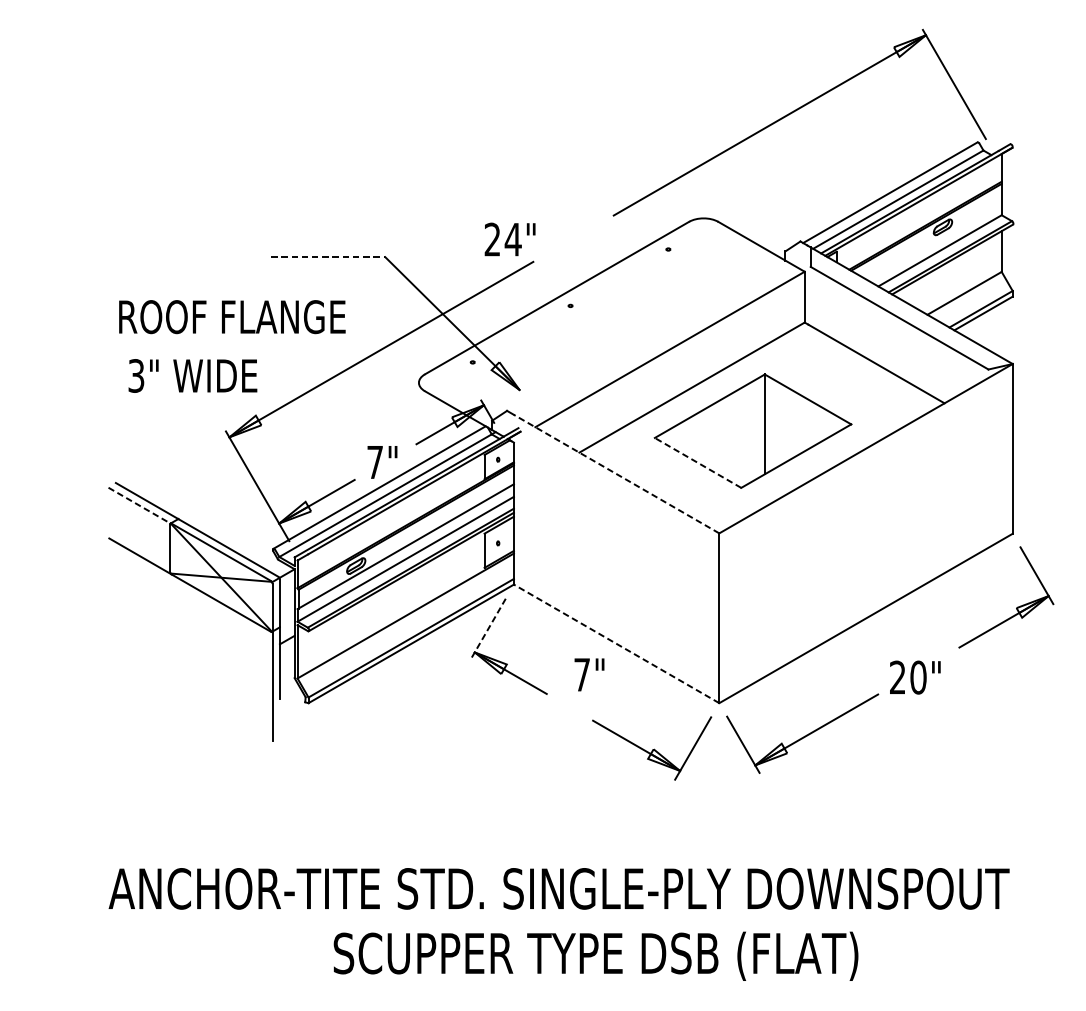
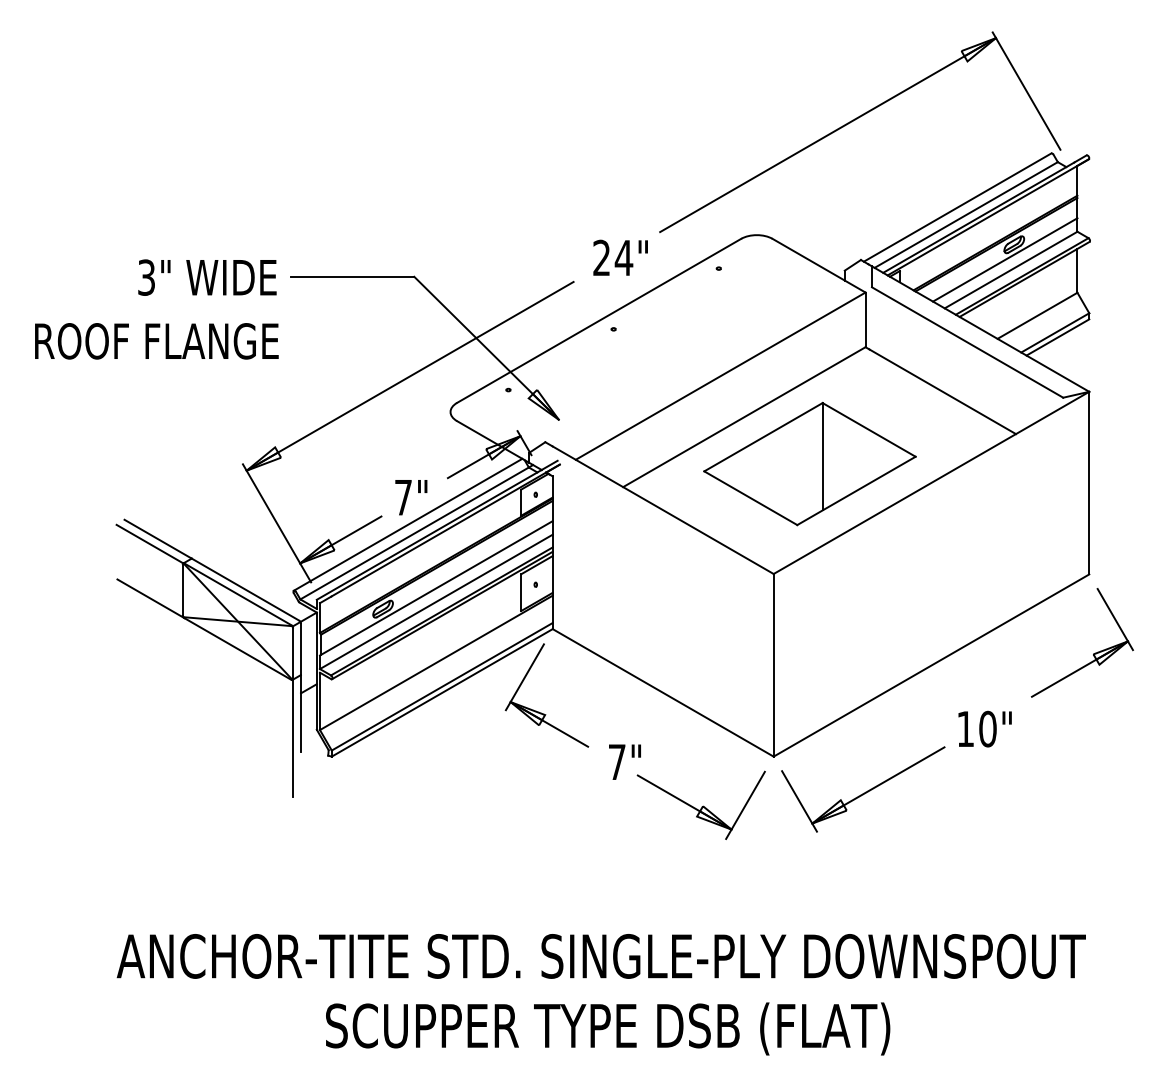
text: (509, 239) -> (620, 257), moved
line: (934, 241) -> (1005, 259), added
line: (328, 256) -> (353, 276), dashed -> solid
text: (232, 317) -> (156, 341), moved
text: (193, 375) -> (207, 277), moved
line: (697, 463) -> (750, 498), dashed -> solid
line: (616, 474) -> (663, 510), dashed -> solid
line: (140, 505) -> (150, 544), dashed -> solid
line: (487, 629) -> (524, 677), dashed -> solid
line: (616, 643) -> (663, 692), dashed -> solid
text: (589, 674) -> (624, 761), moved
text: (897, 677) -> (965, 728), 20" -> 10"
text: (596, 955) -> (608, 1028), moved

